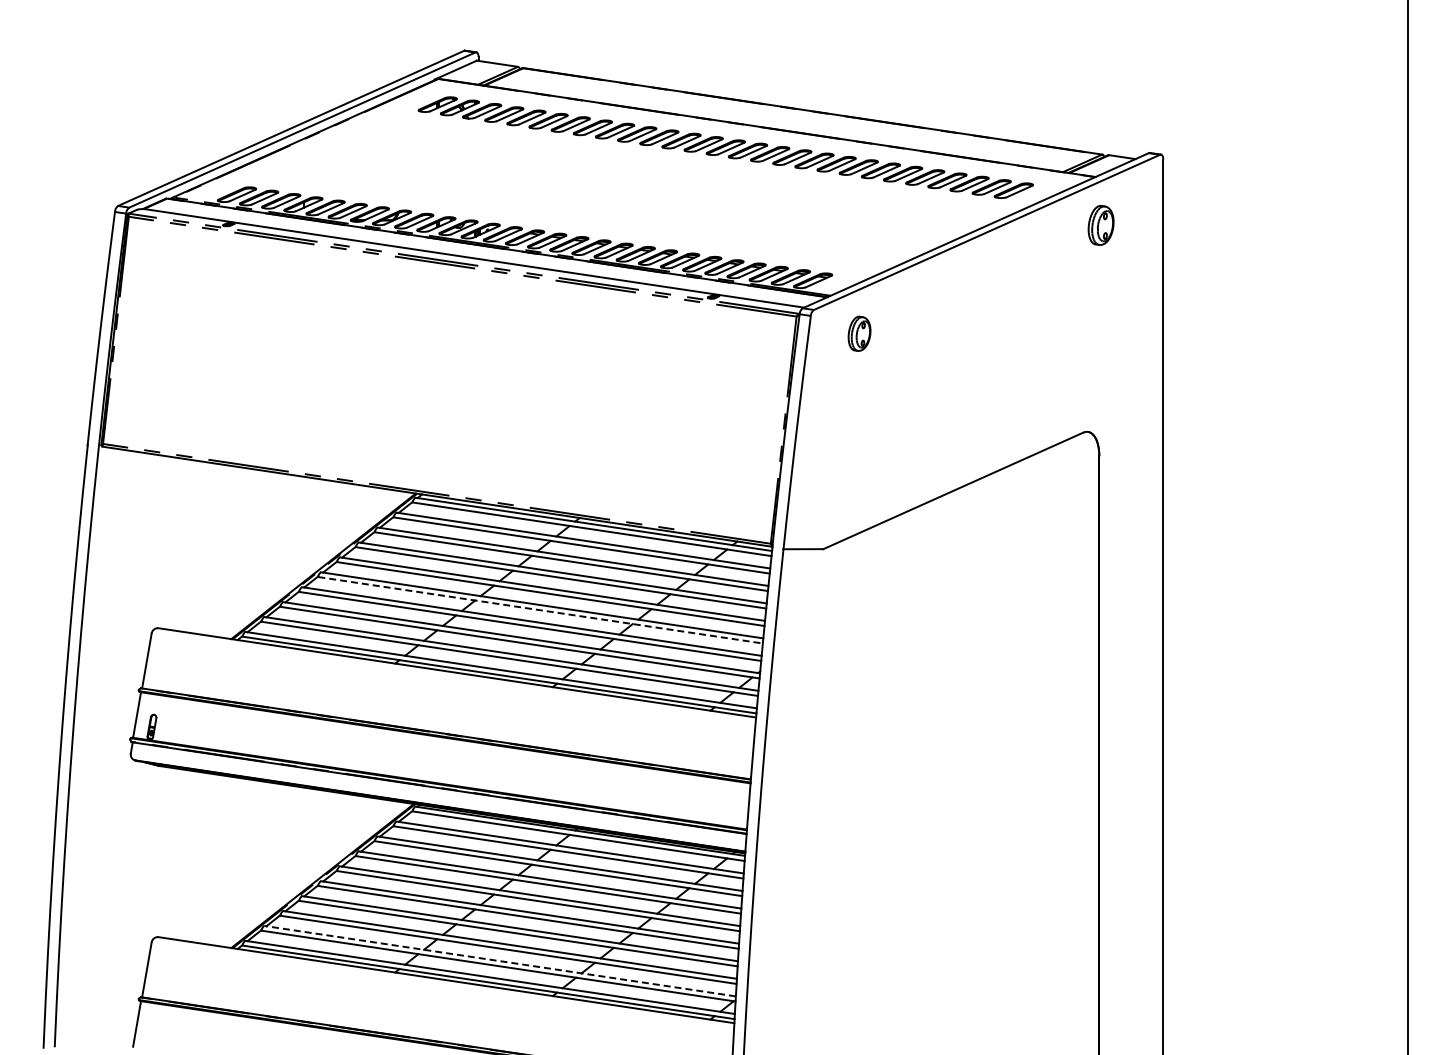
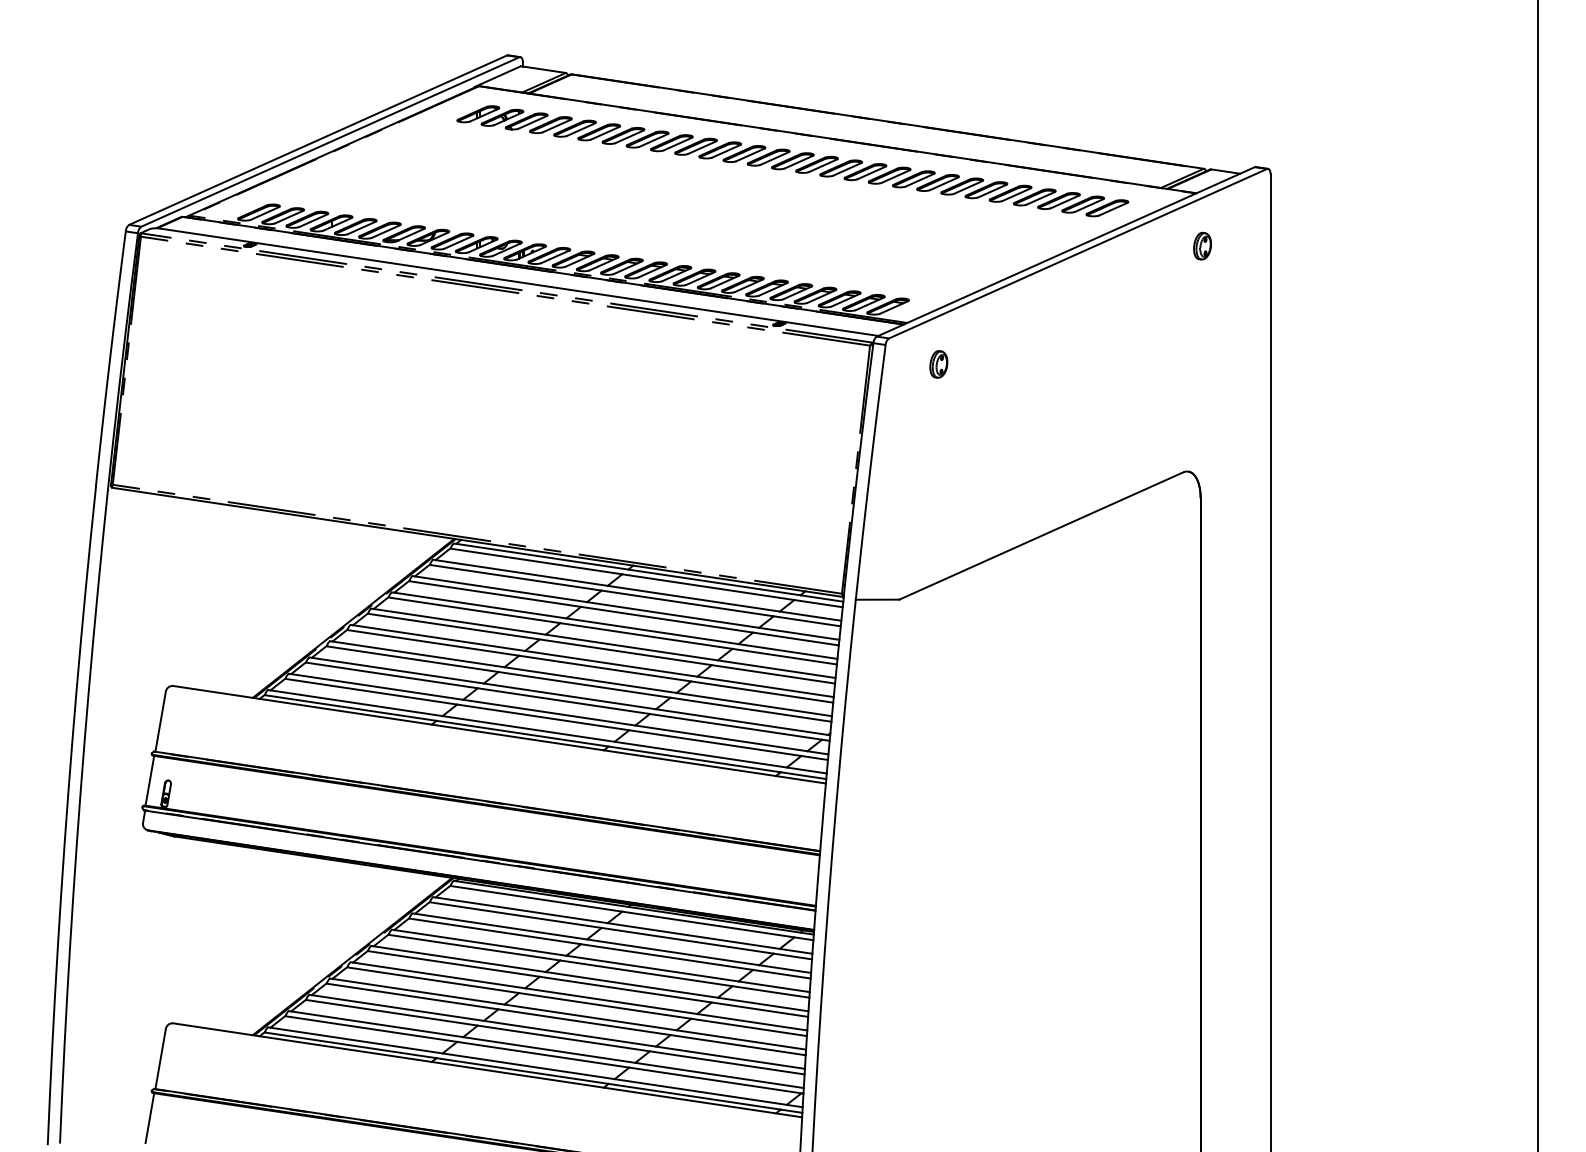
part: (1100, 225) -> (1201, 246), size x0.62
part: (859, 333) -> (938, 364), size x0.71
line: (540, 610) -> (590, 666), dashed -> solid
line: (499, 961) -> (545, 1049), dashed -> solid

